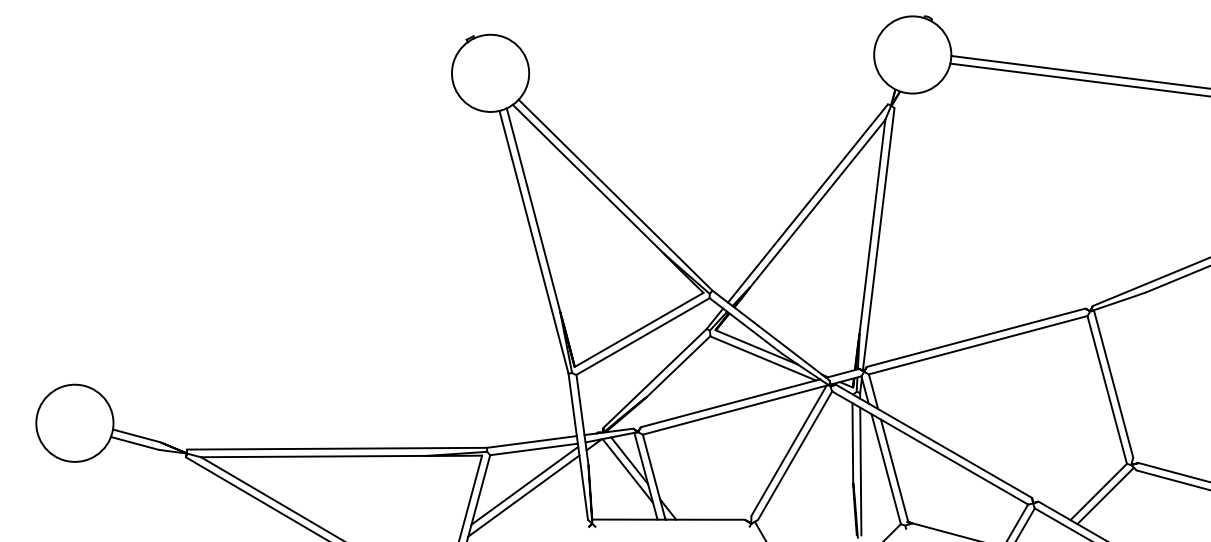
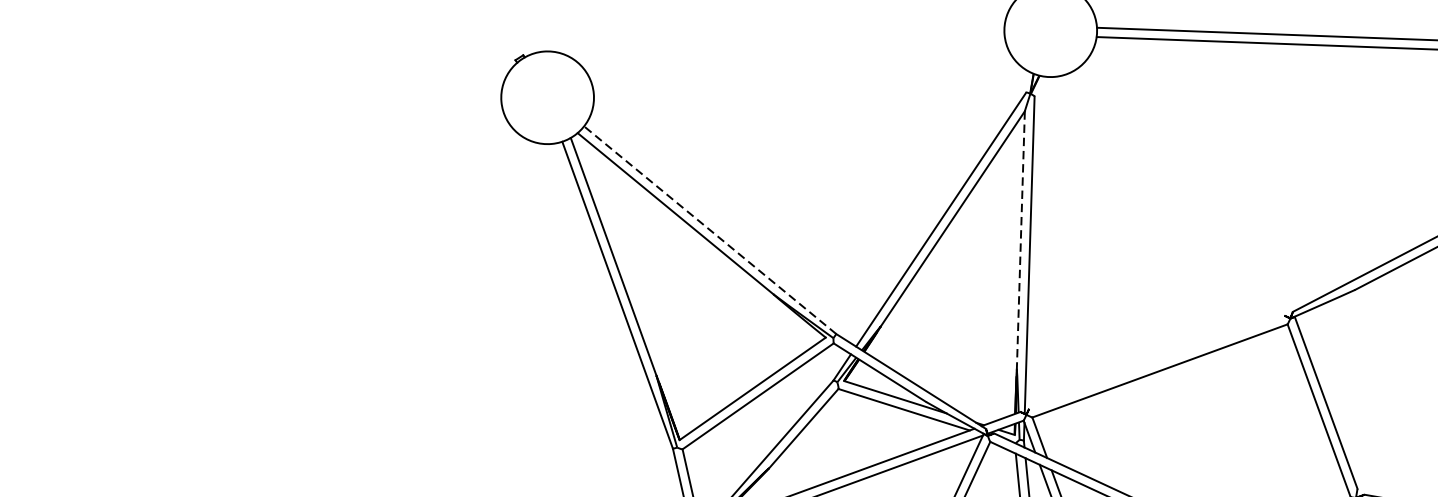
line: (615, 195) -> (710, 230), solid -> dashed
line: (872, 226) -> (1020, 240), solid -> dashed
line: (975, 337) -> (1155, 362), removed

